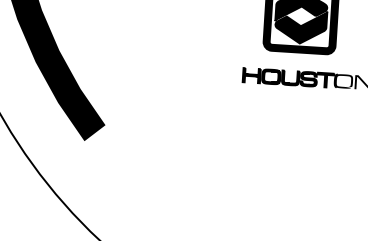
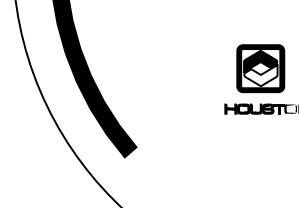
fill: (300, 27) -> (260, 75), removed

